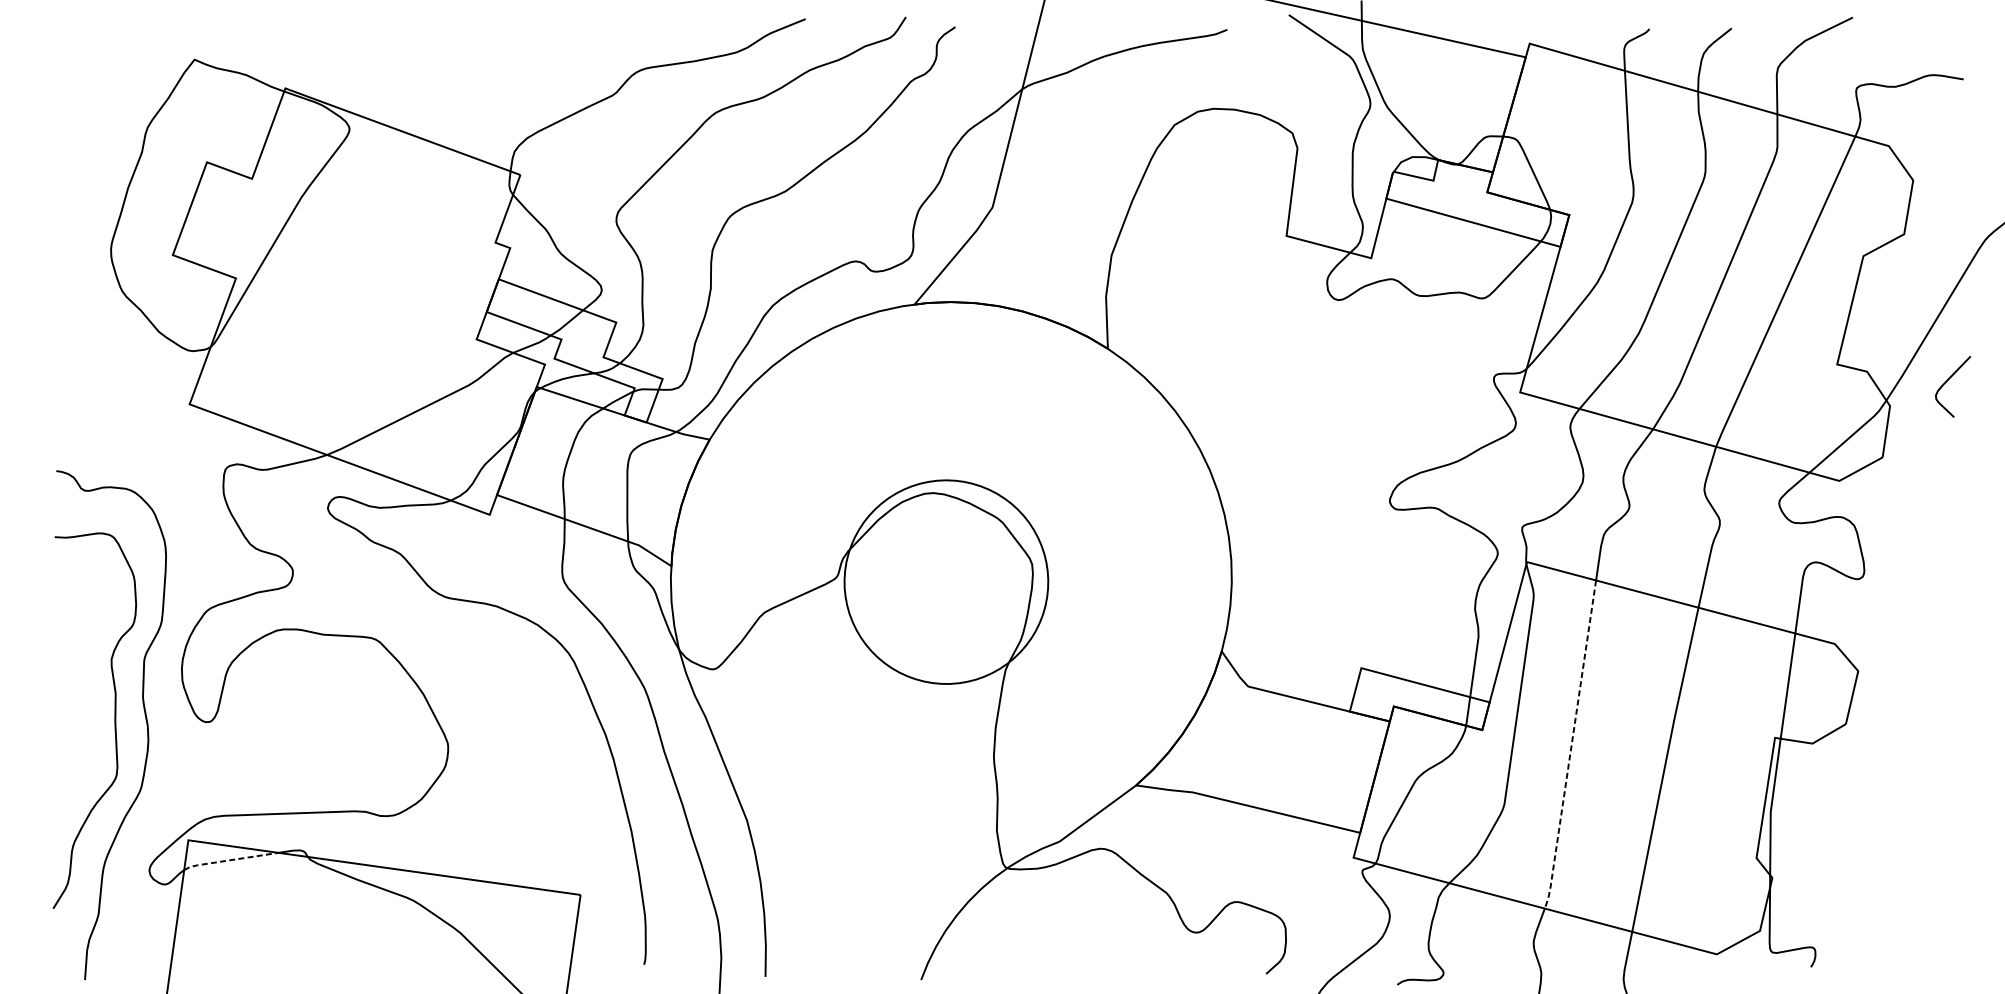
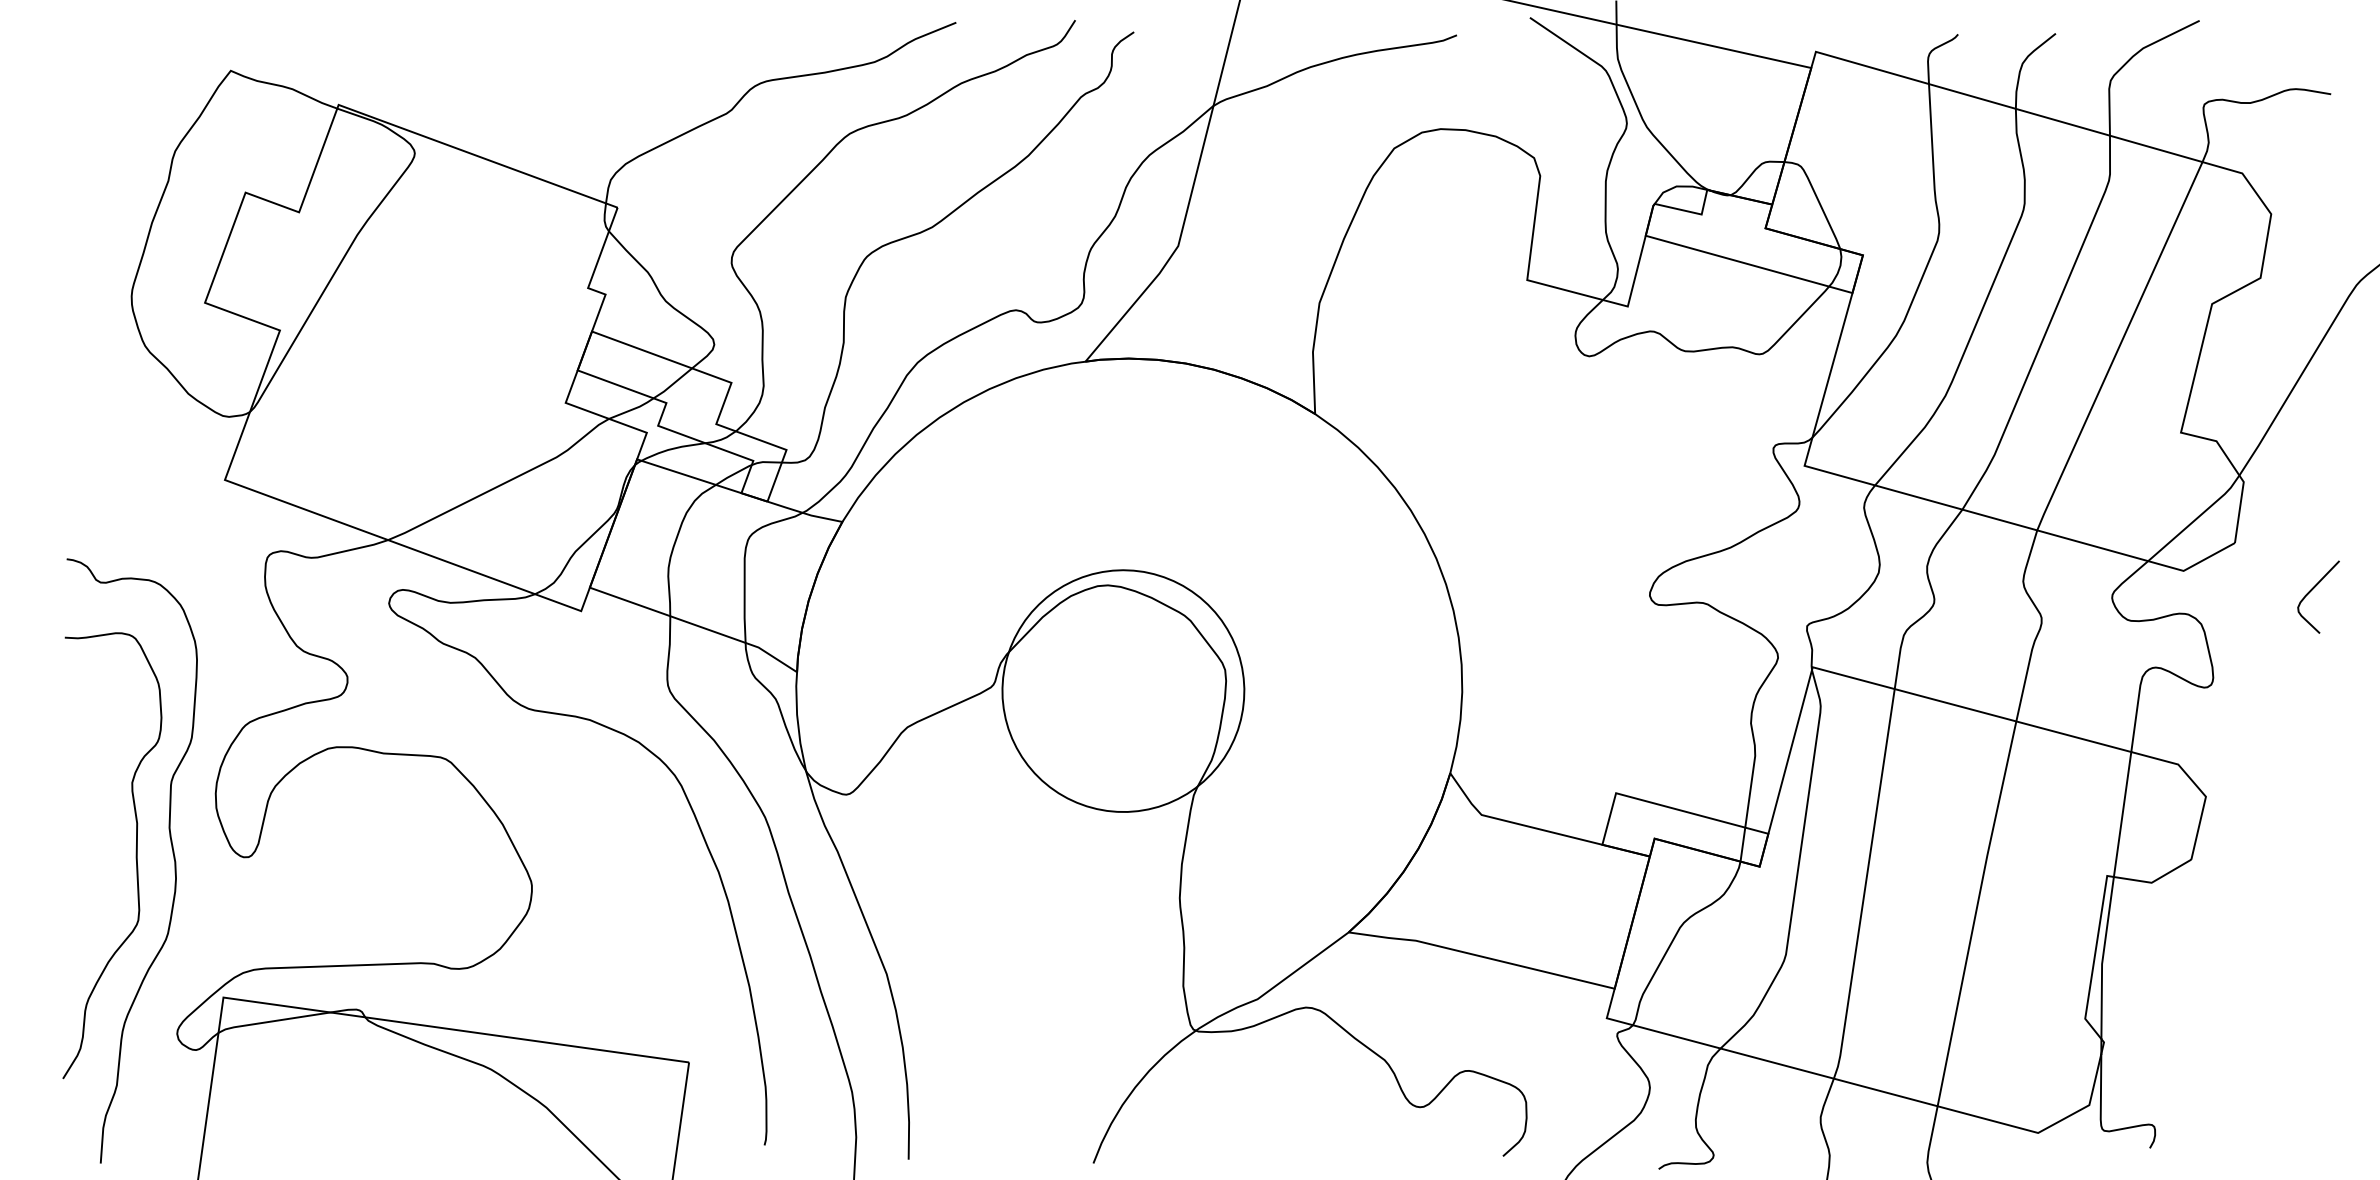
curve: (1947, 381) -> (2312, 590), moved
line: (1571, 745) -> (1865, 885), dashed -> solid
line: (230, 860) -> (273, 1021), dashed -> solid

